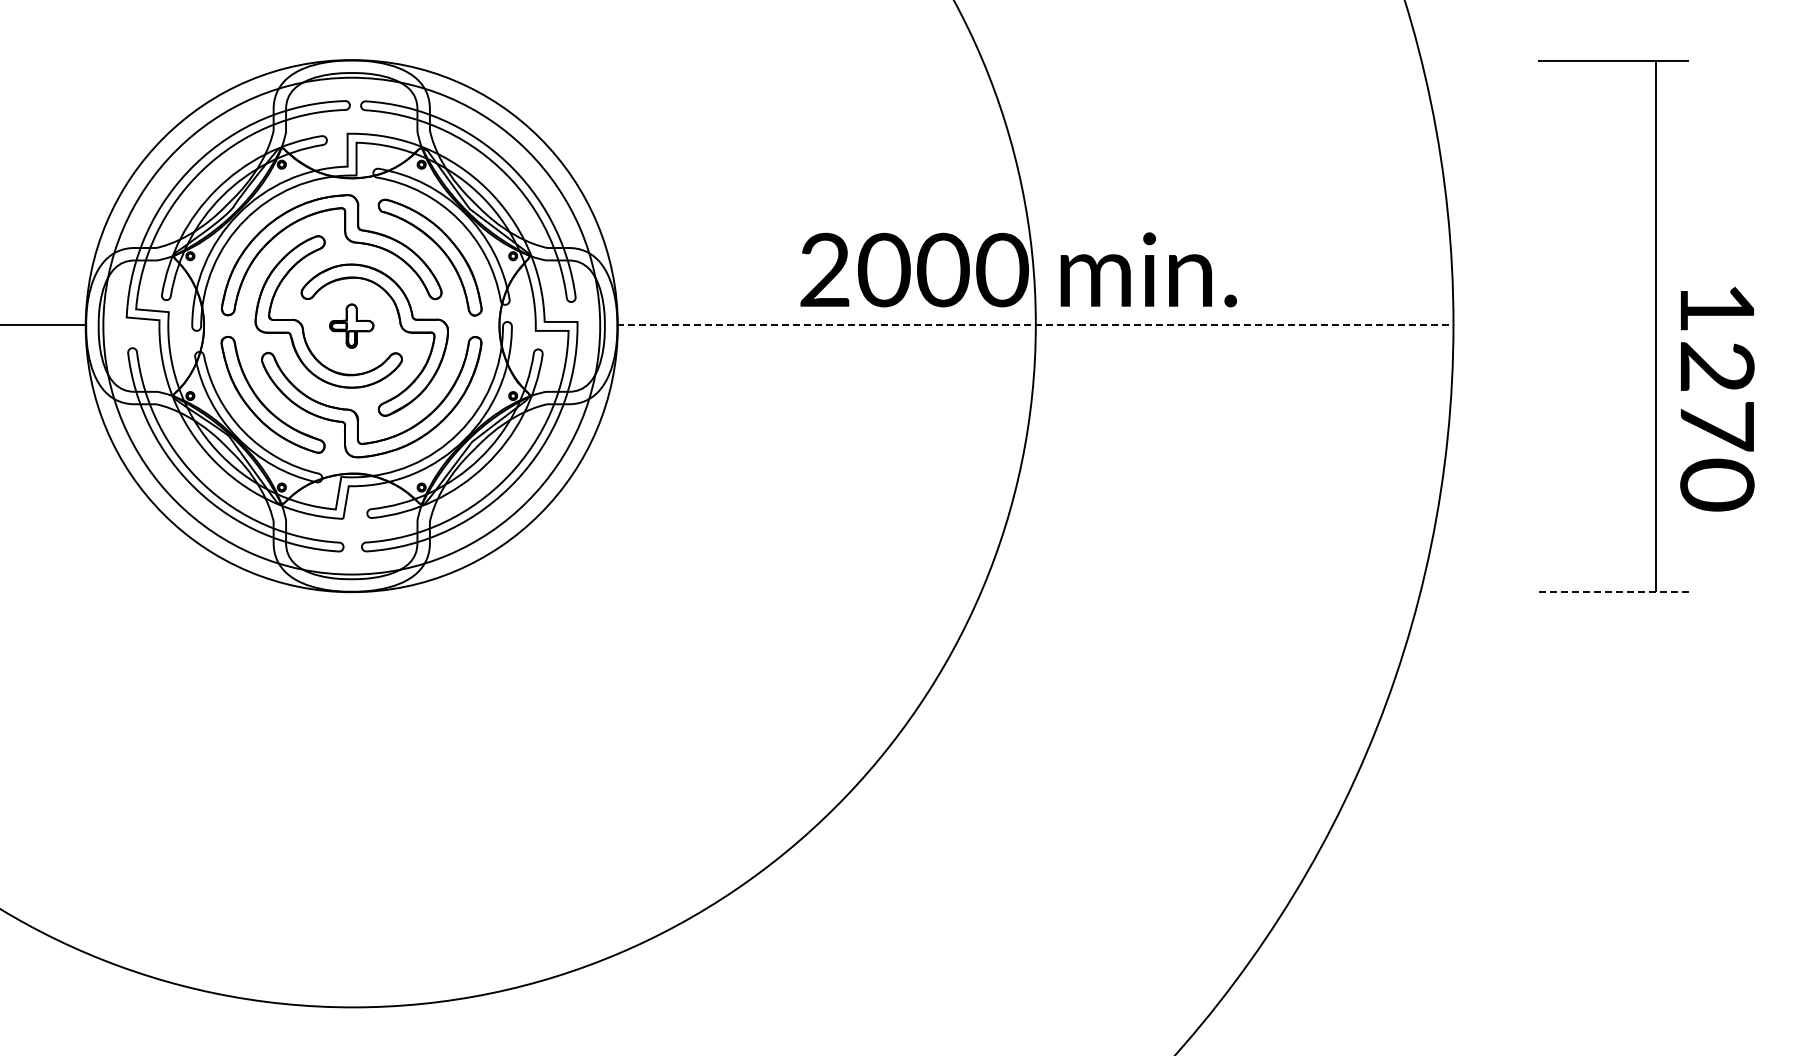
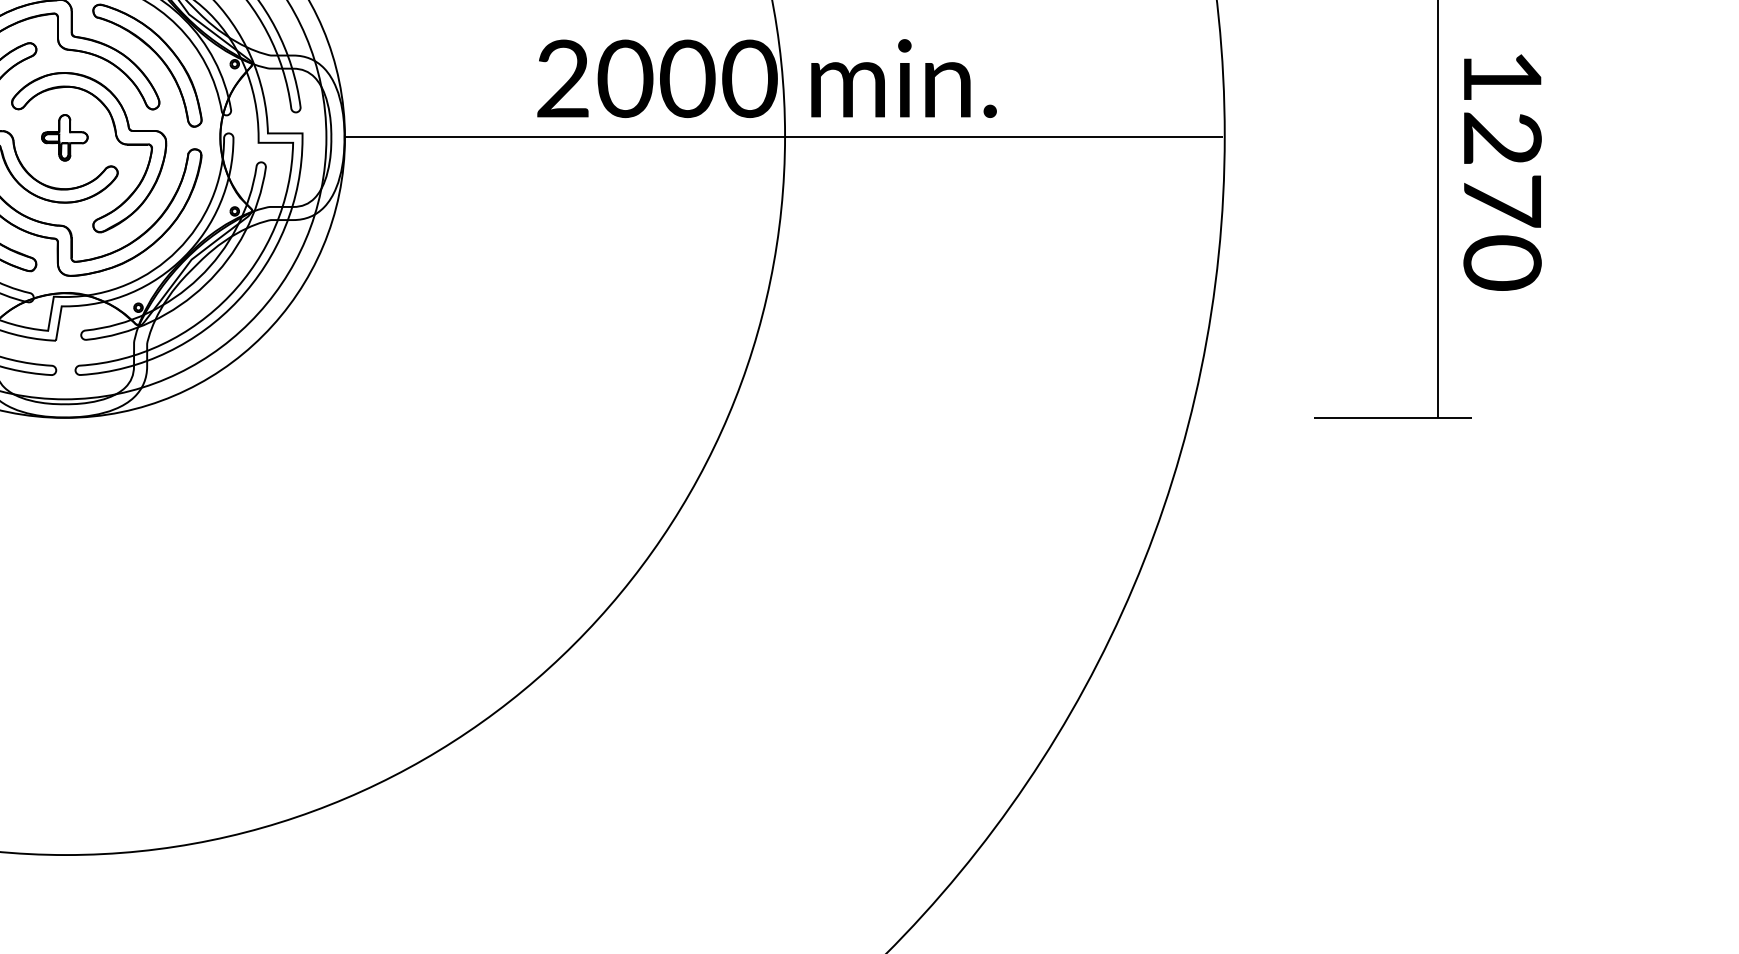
line: (1034, 325) -> (783, 137), dashed -> solid
text: (1717, 399) -> (1502, 172), moved
line: (1613, 591) -> (1393, 417), dashed -> solid

